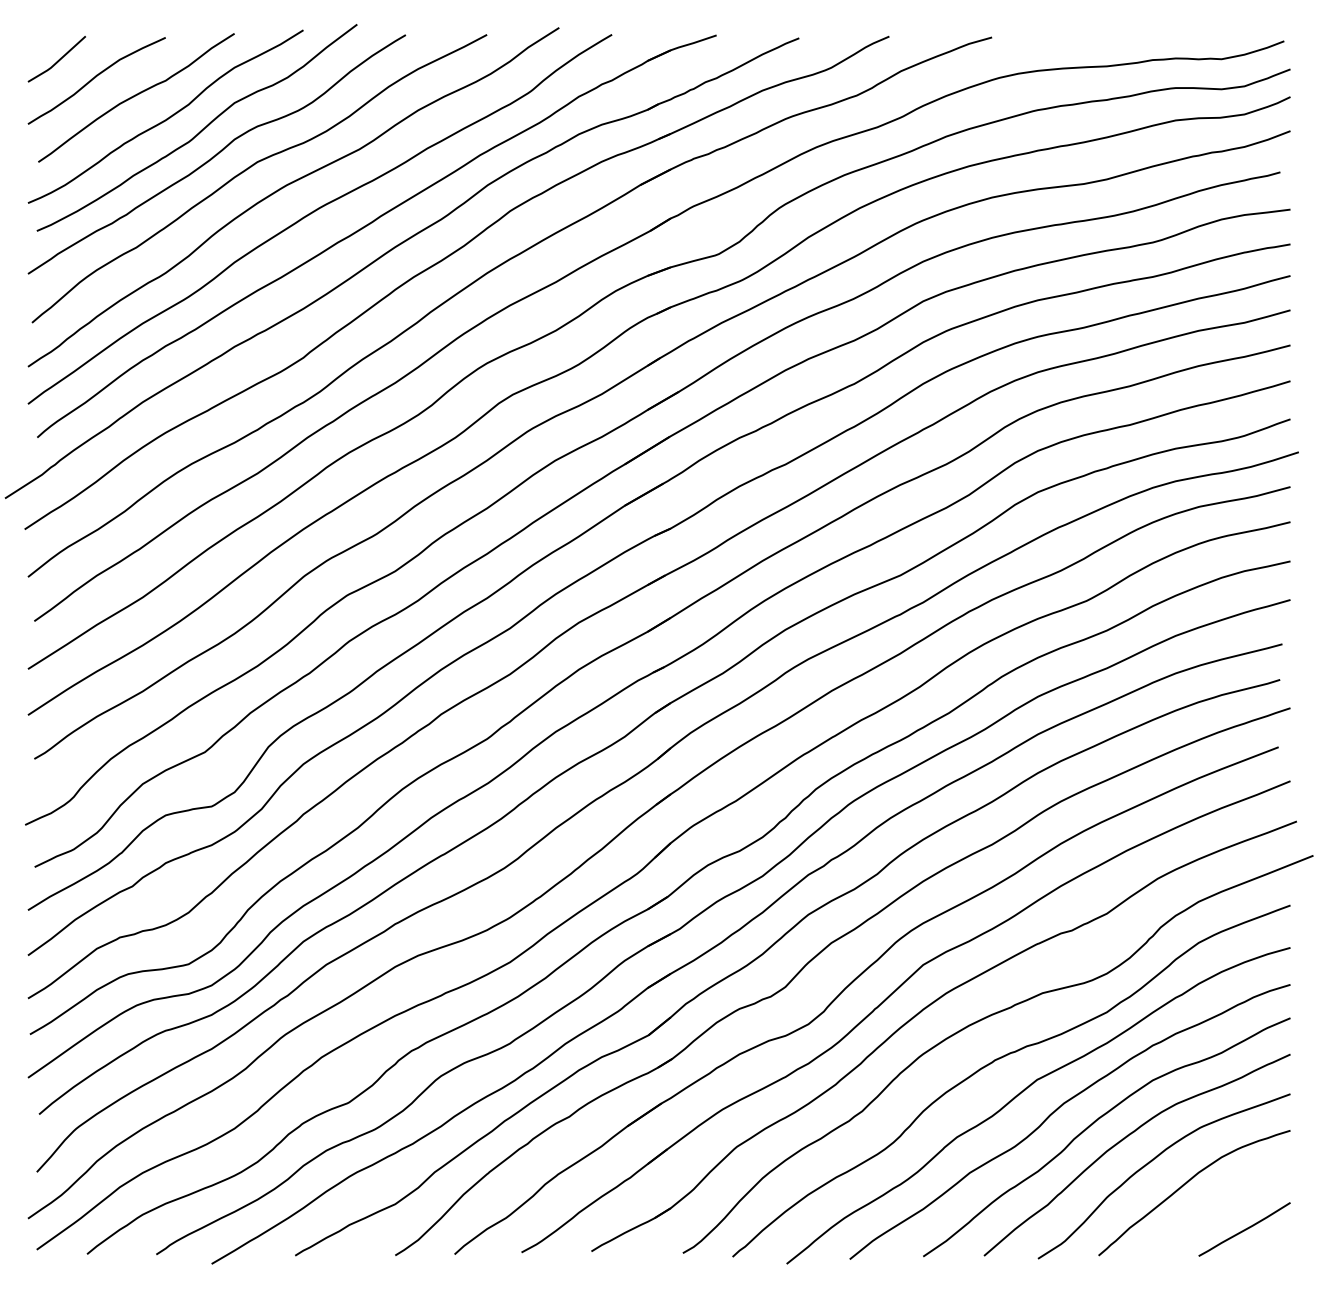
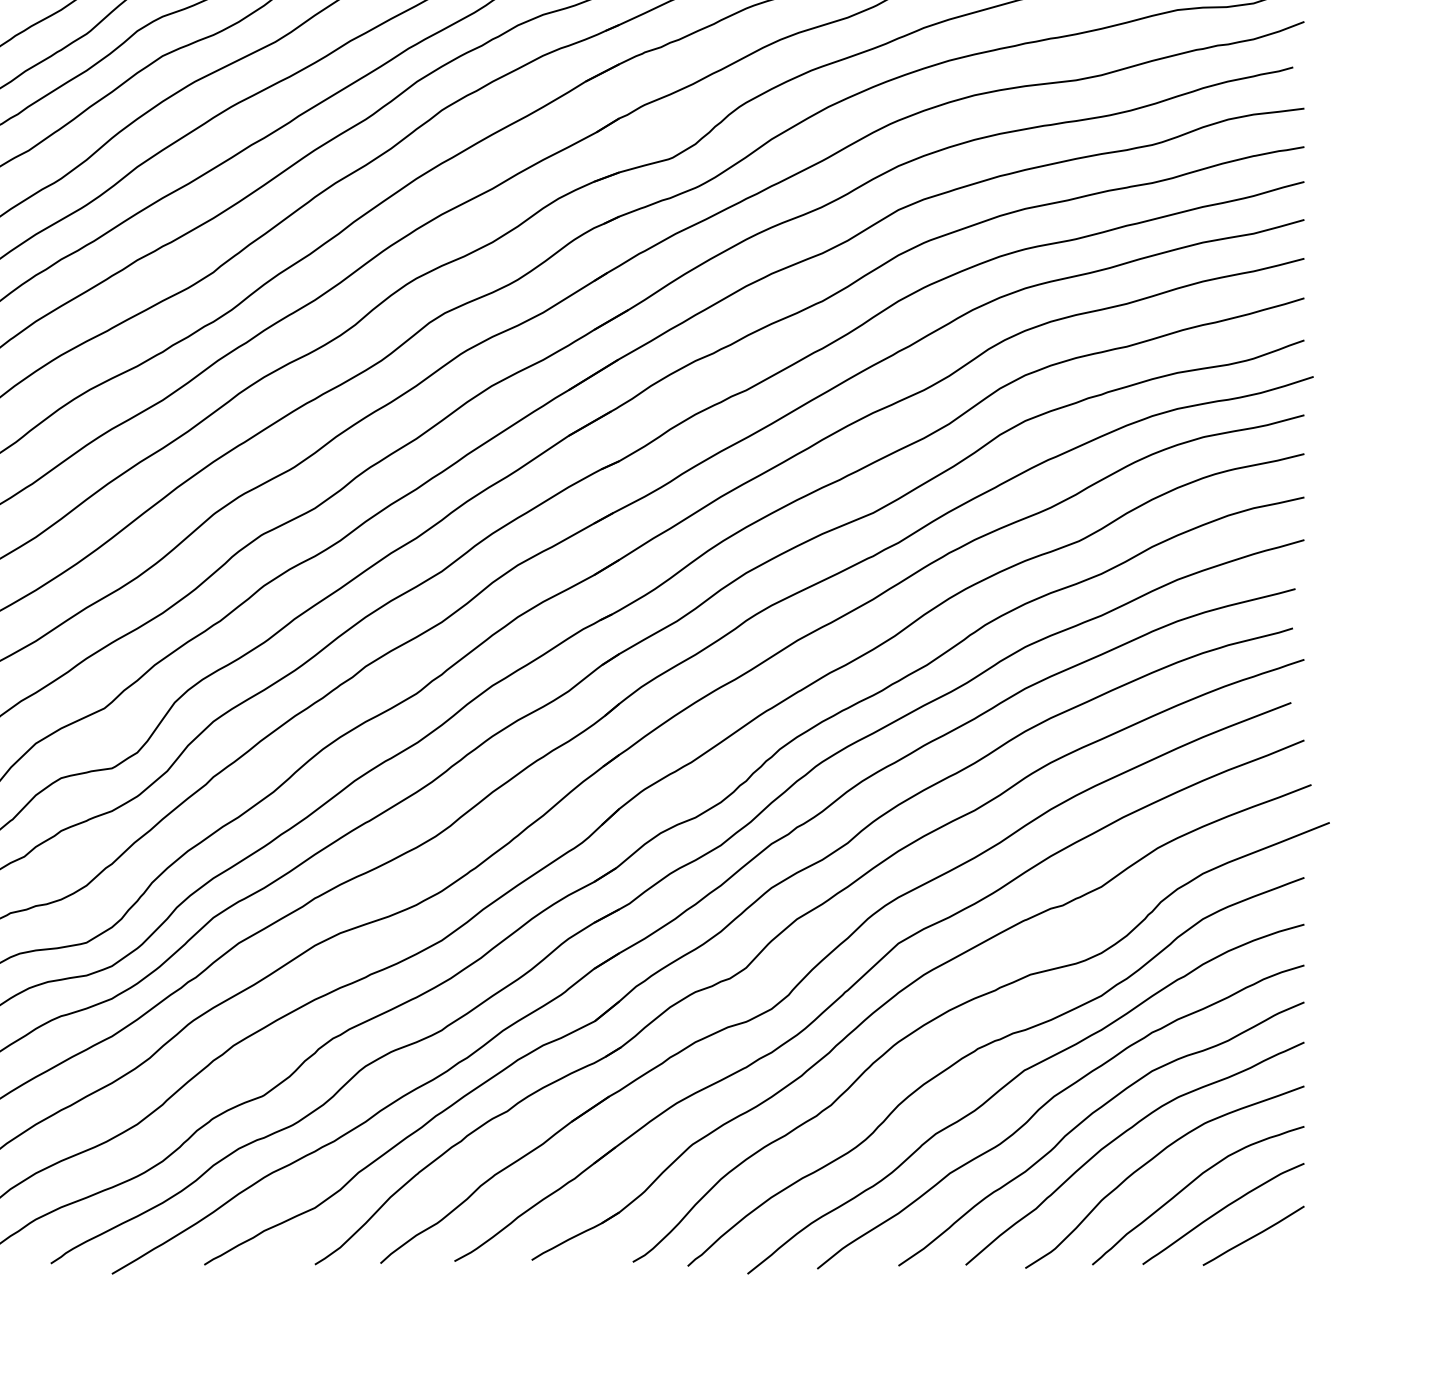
curve: (1215, 1207) -> (1221, 1211), added

